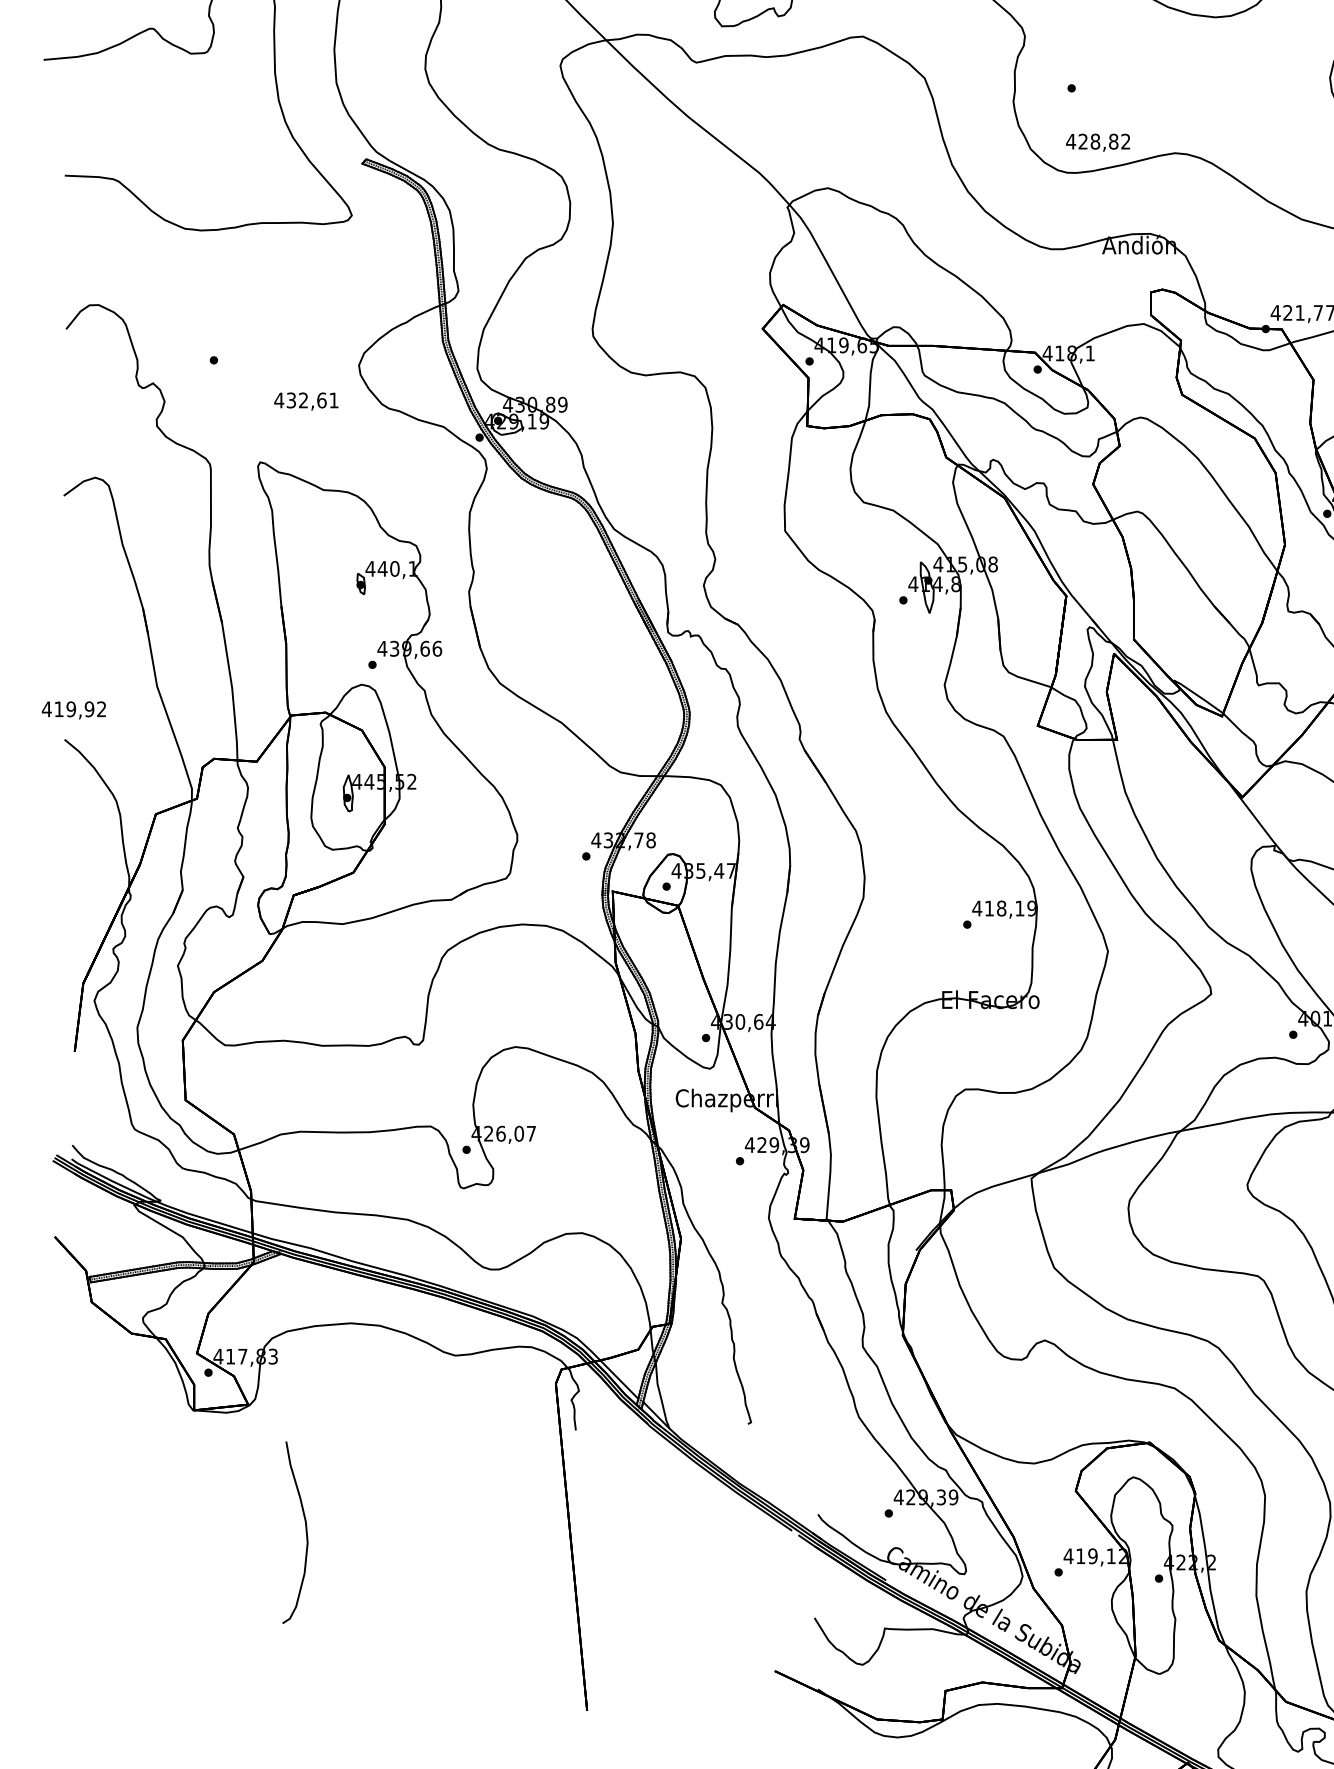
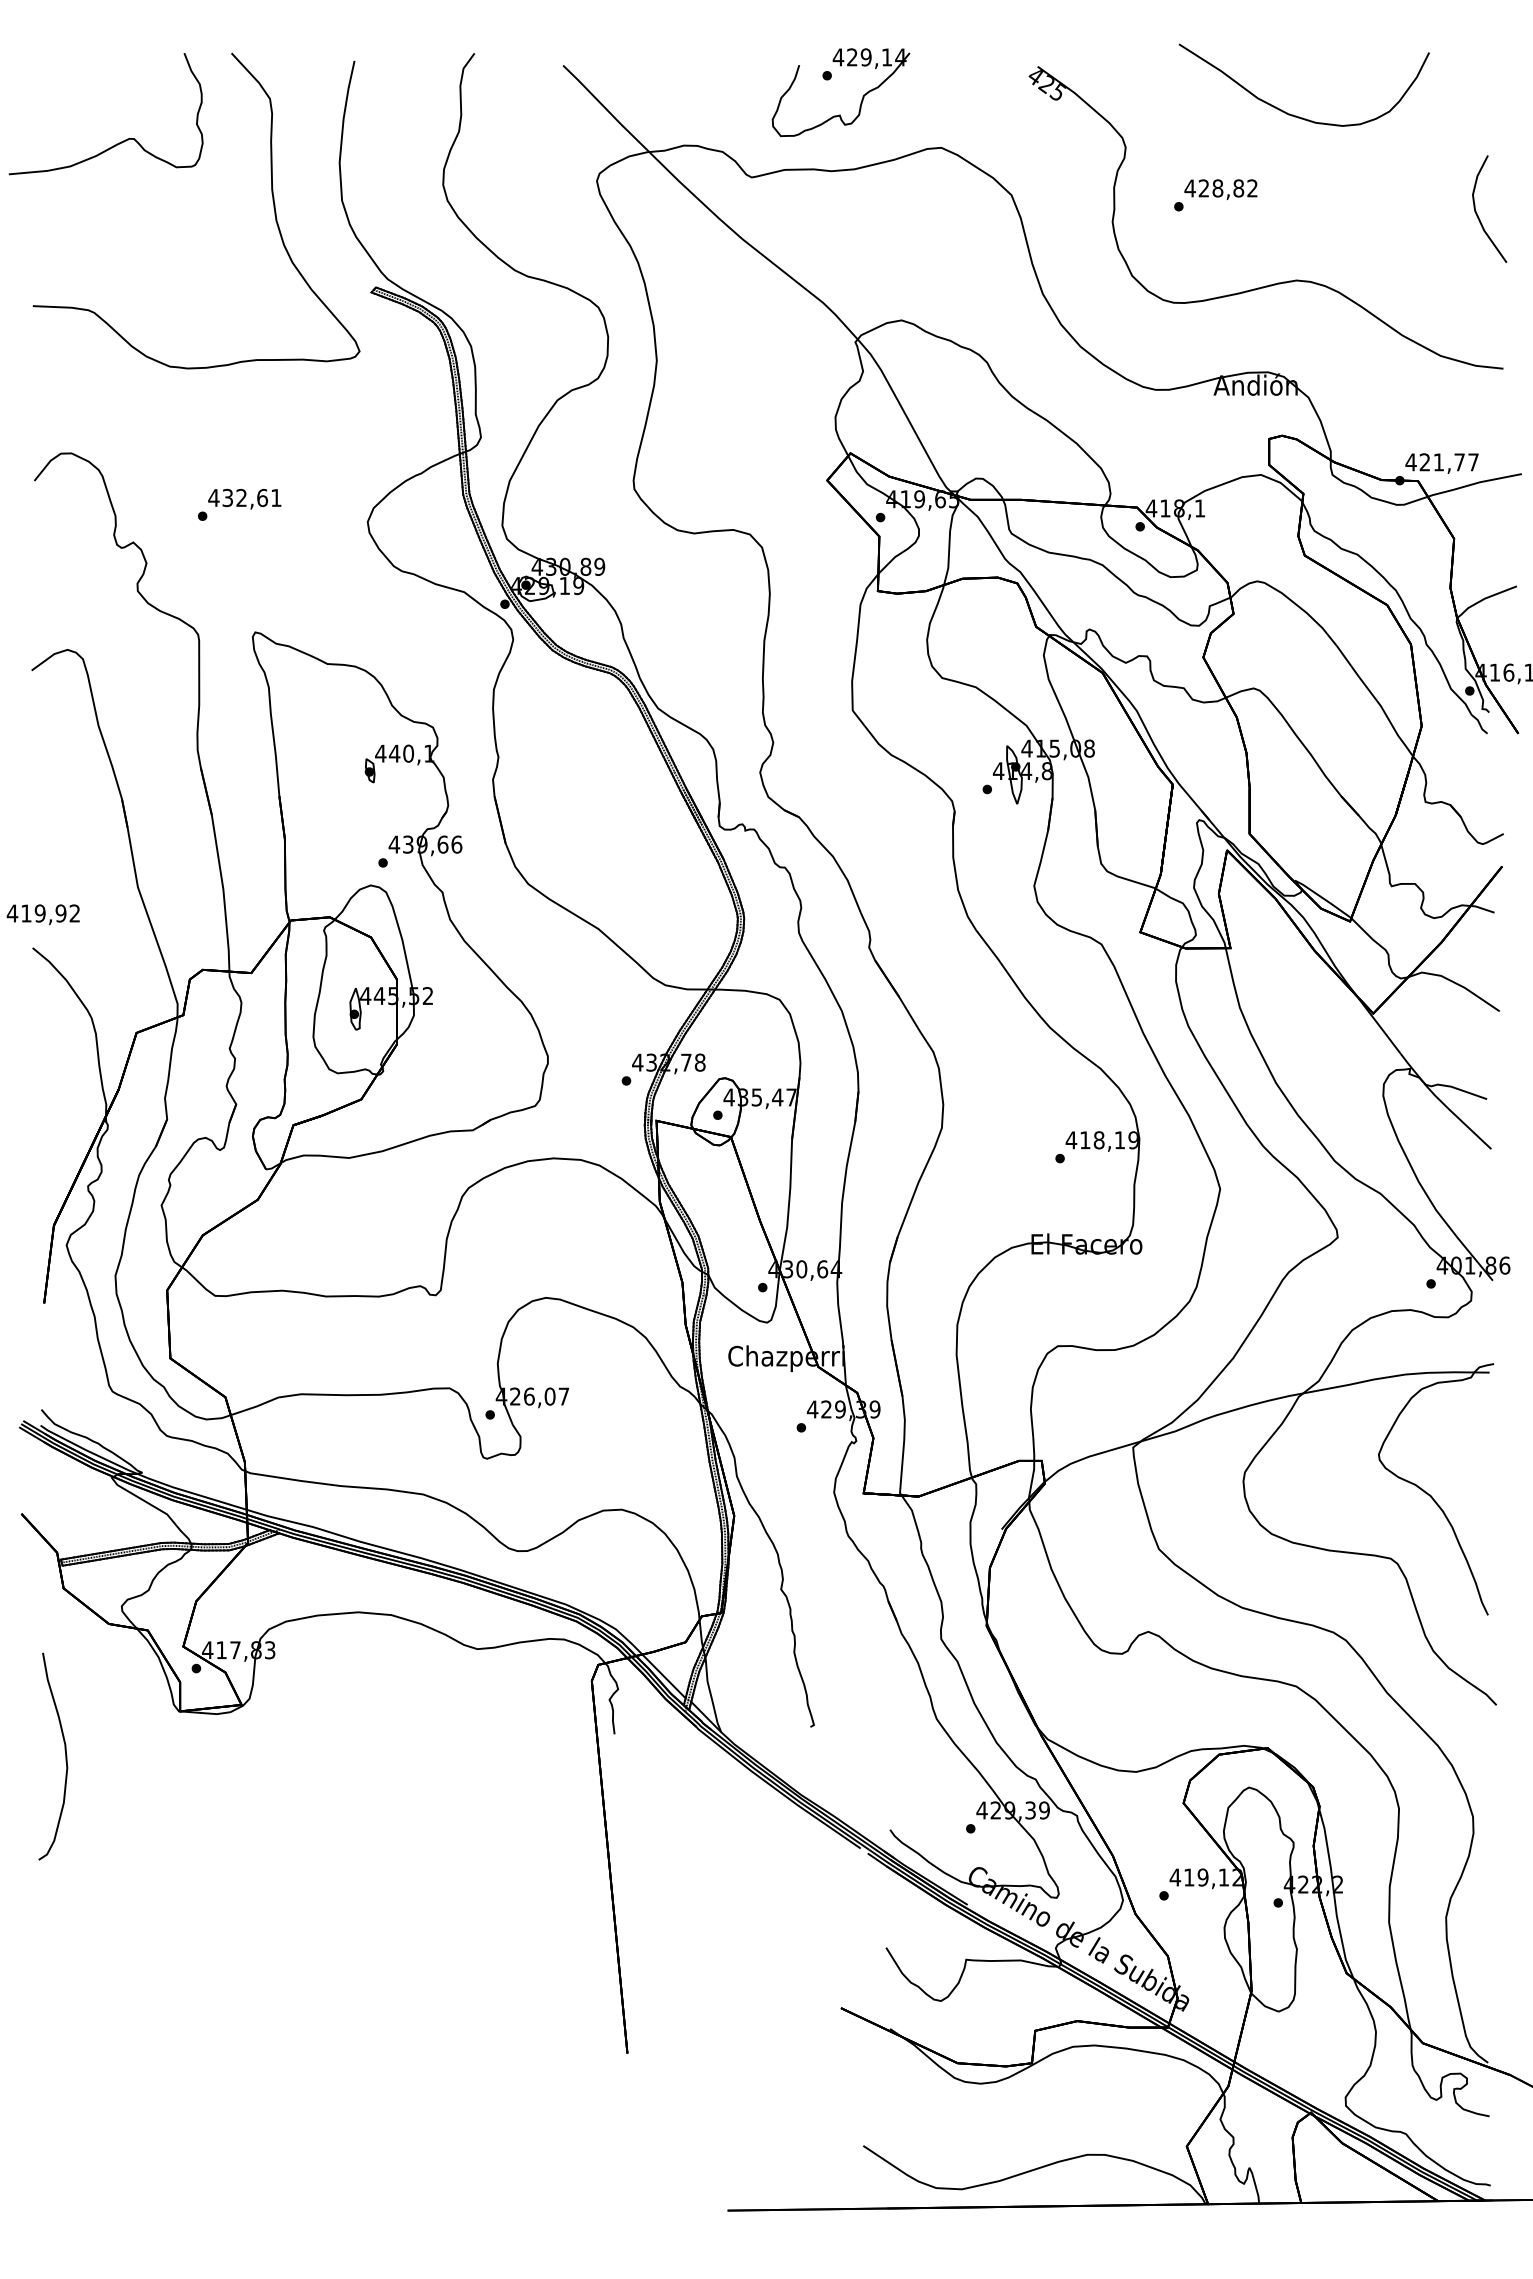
text: (1097, 142) -> (1220, 189), moved
text: (306, 400) -> (244, 498), moved
part: (306, 1532) -> (65, 1756), moved

